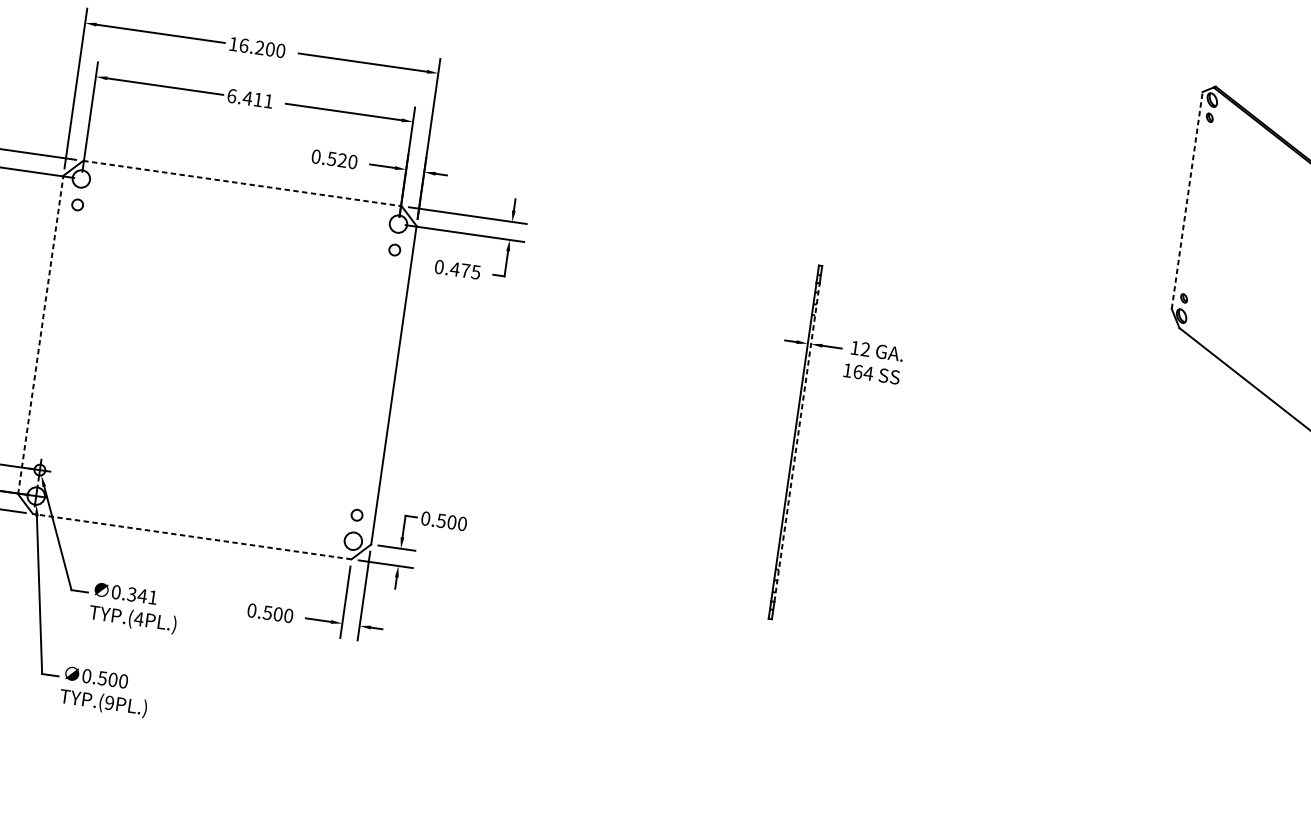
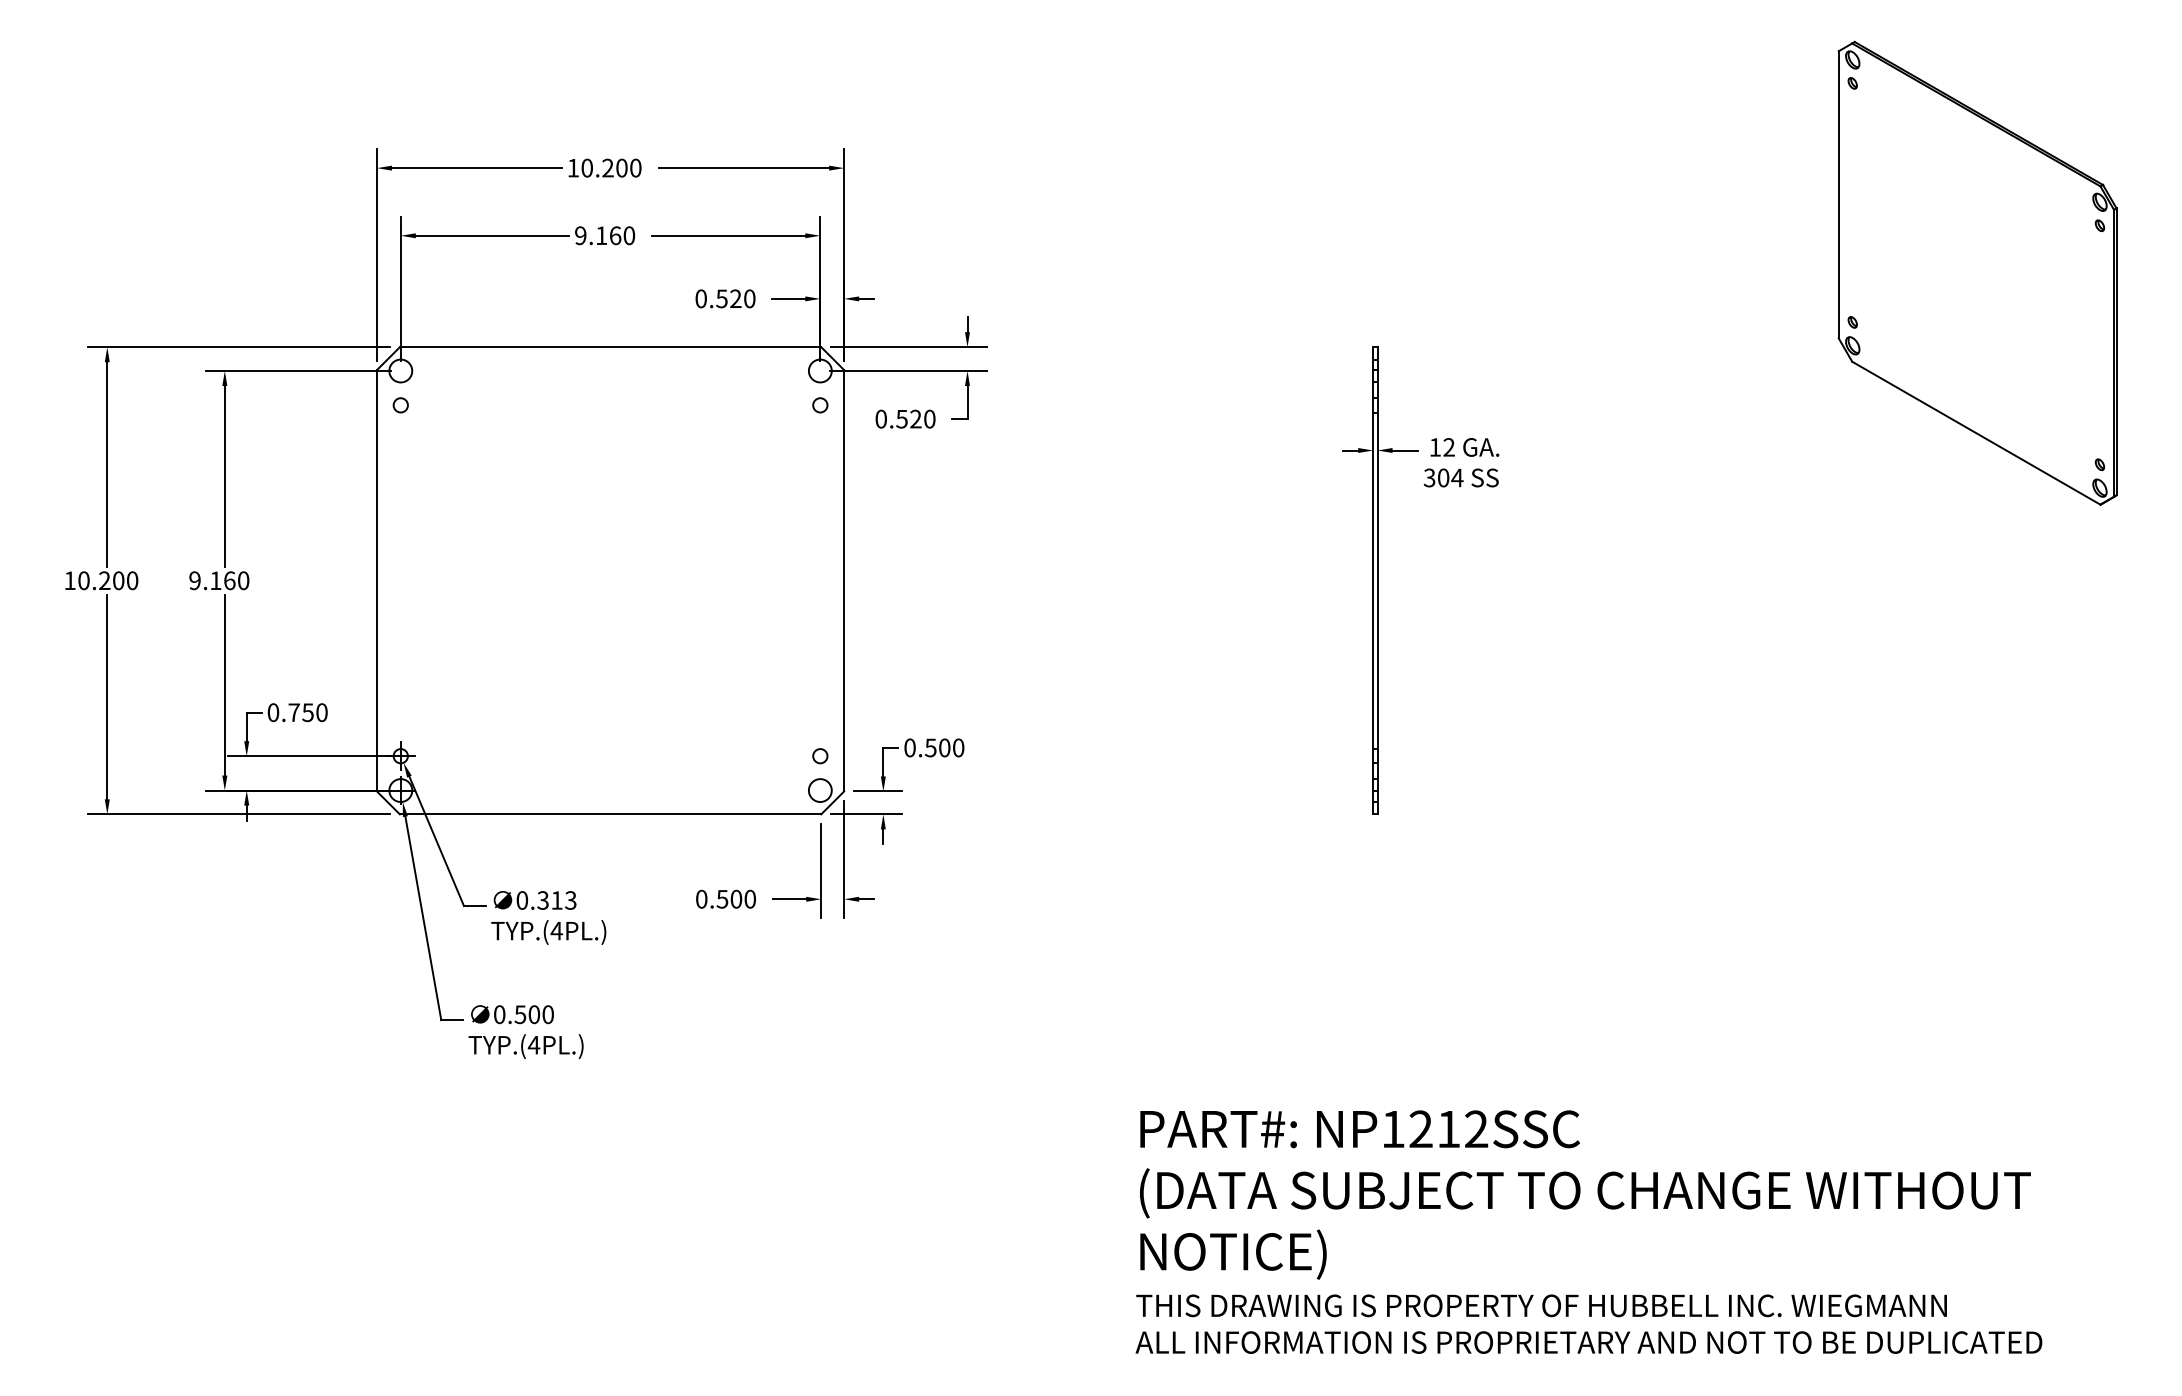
text: (244, 45) -> (587, 167), 16.200 -> 10.200
text: (250, 98) -> (605, 235), 6.411 -> 9.160
line: (242, 183) -> (610, 347), dashed -> solid
line: (1187, 200) -> (1838, 194), dashed -> solid
text: (465, 270) -> (915, 418), 0.475 -> 0.520
line: (40, 334) -> (376, 580), dashed -> solid
text: (852, 370) -> (1436, 477), 164 -> 304
line: (797, 442) -> (1377, 580), dashed -> solid
line: (192, 536) -> (610, 814), dashed -> solid
text: (147, 596) -> (563, 900), 0.341 -> 0.313
text: (109, 702) -> (533, 1044), TYP.(9PL.) -> TYP.(4PL.)

